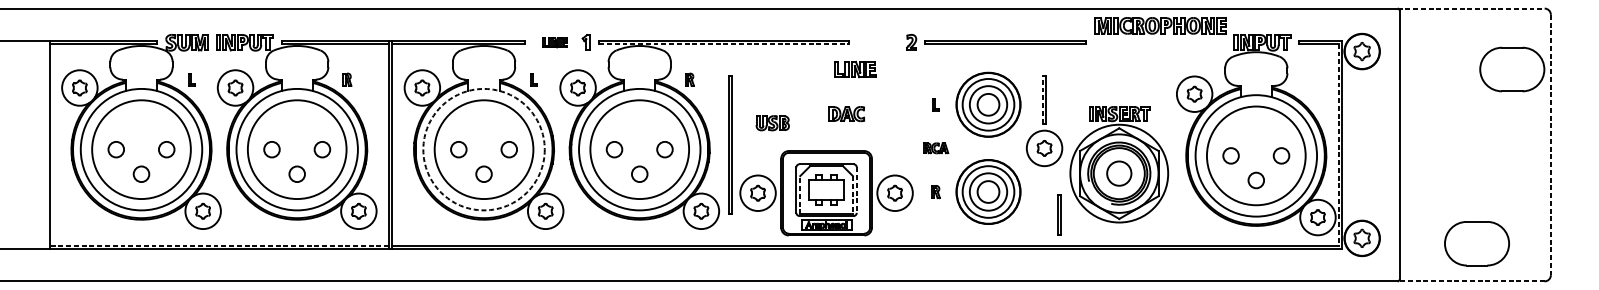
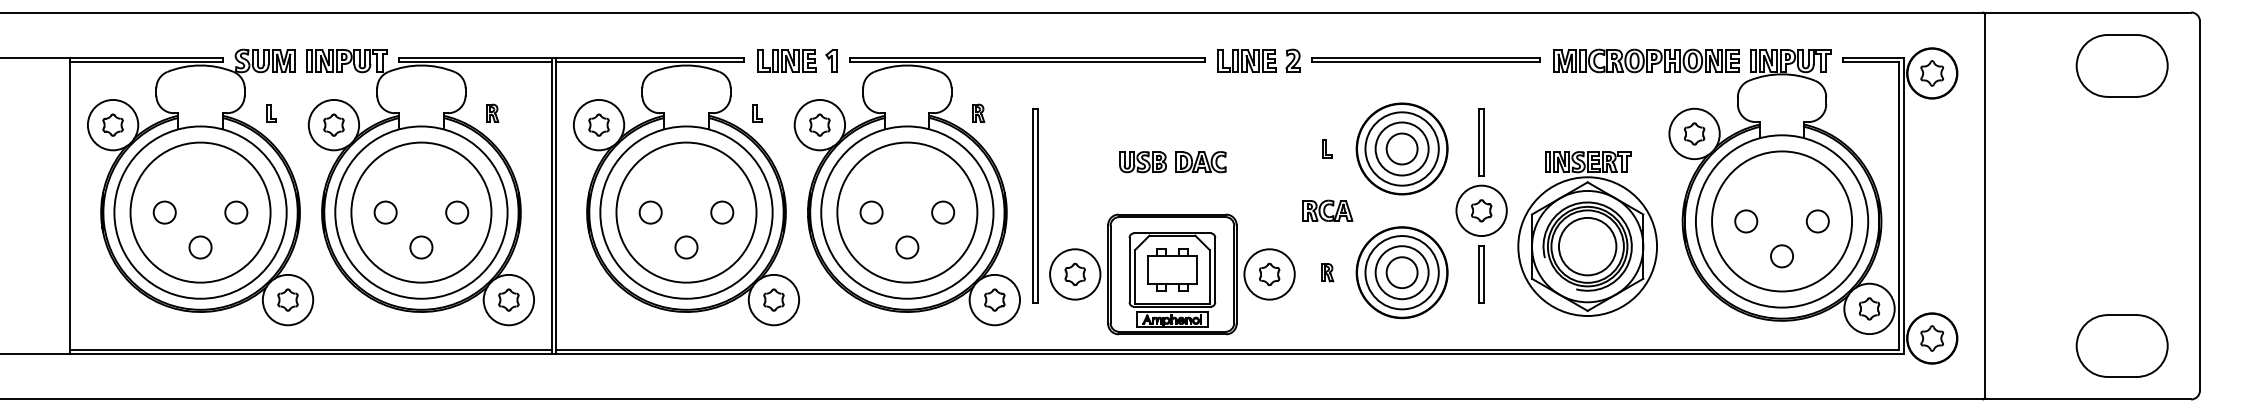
line: (1471, 8) -> (2087, 12), dashed -> solid
part: (1160, 25) -> (1646, 60), moved
part: (554, 42) -> (786, 60), size x1.67
line: (724, 43) -> (1027, 62), dashed -> solid
part: (854, 69) -> (1246, 60), moved
part: (1511, 69) -> (2121, 65), moved
line: (1043, 99) -> (1479, 141), dashed -> solid
part: (772, 123) -> (1142, 162), moved
line: (1339, 144) -> (1899, 205), dashed -> solid
line: (1550, 144) -> (2199, 205), dashed -> solid
part: (935, 148) -> (1327, 210), size x1.43
circle: (484, 149) -> (686, 212), dashed -> solid
circle: (1119, 173) -> (1587, 246), size x1.67
line: (856, 190) -> (1215, 270), dashed -> solid
line: (800, 194) -> (1135, 276), dashed -> solid
line: (852, 195) -> (1209, 277), dashed -> solid
part: (1059, 215) -> (1481, 274), moved
part: (1476, 243) -> (2121, 345), moved
line: (219, 246) -> (311, 349), dashed -> solid
line: (1470, 281) -> (2086, 399), dashed -> solid

